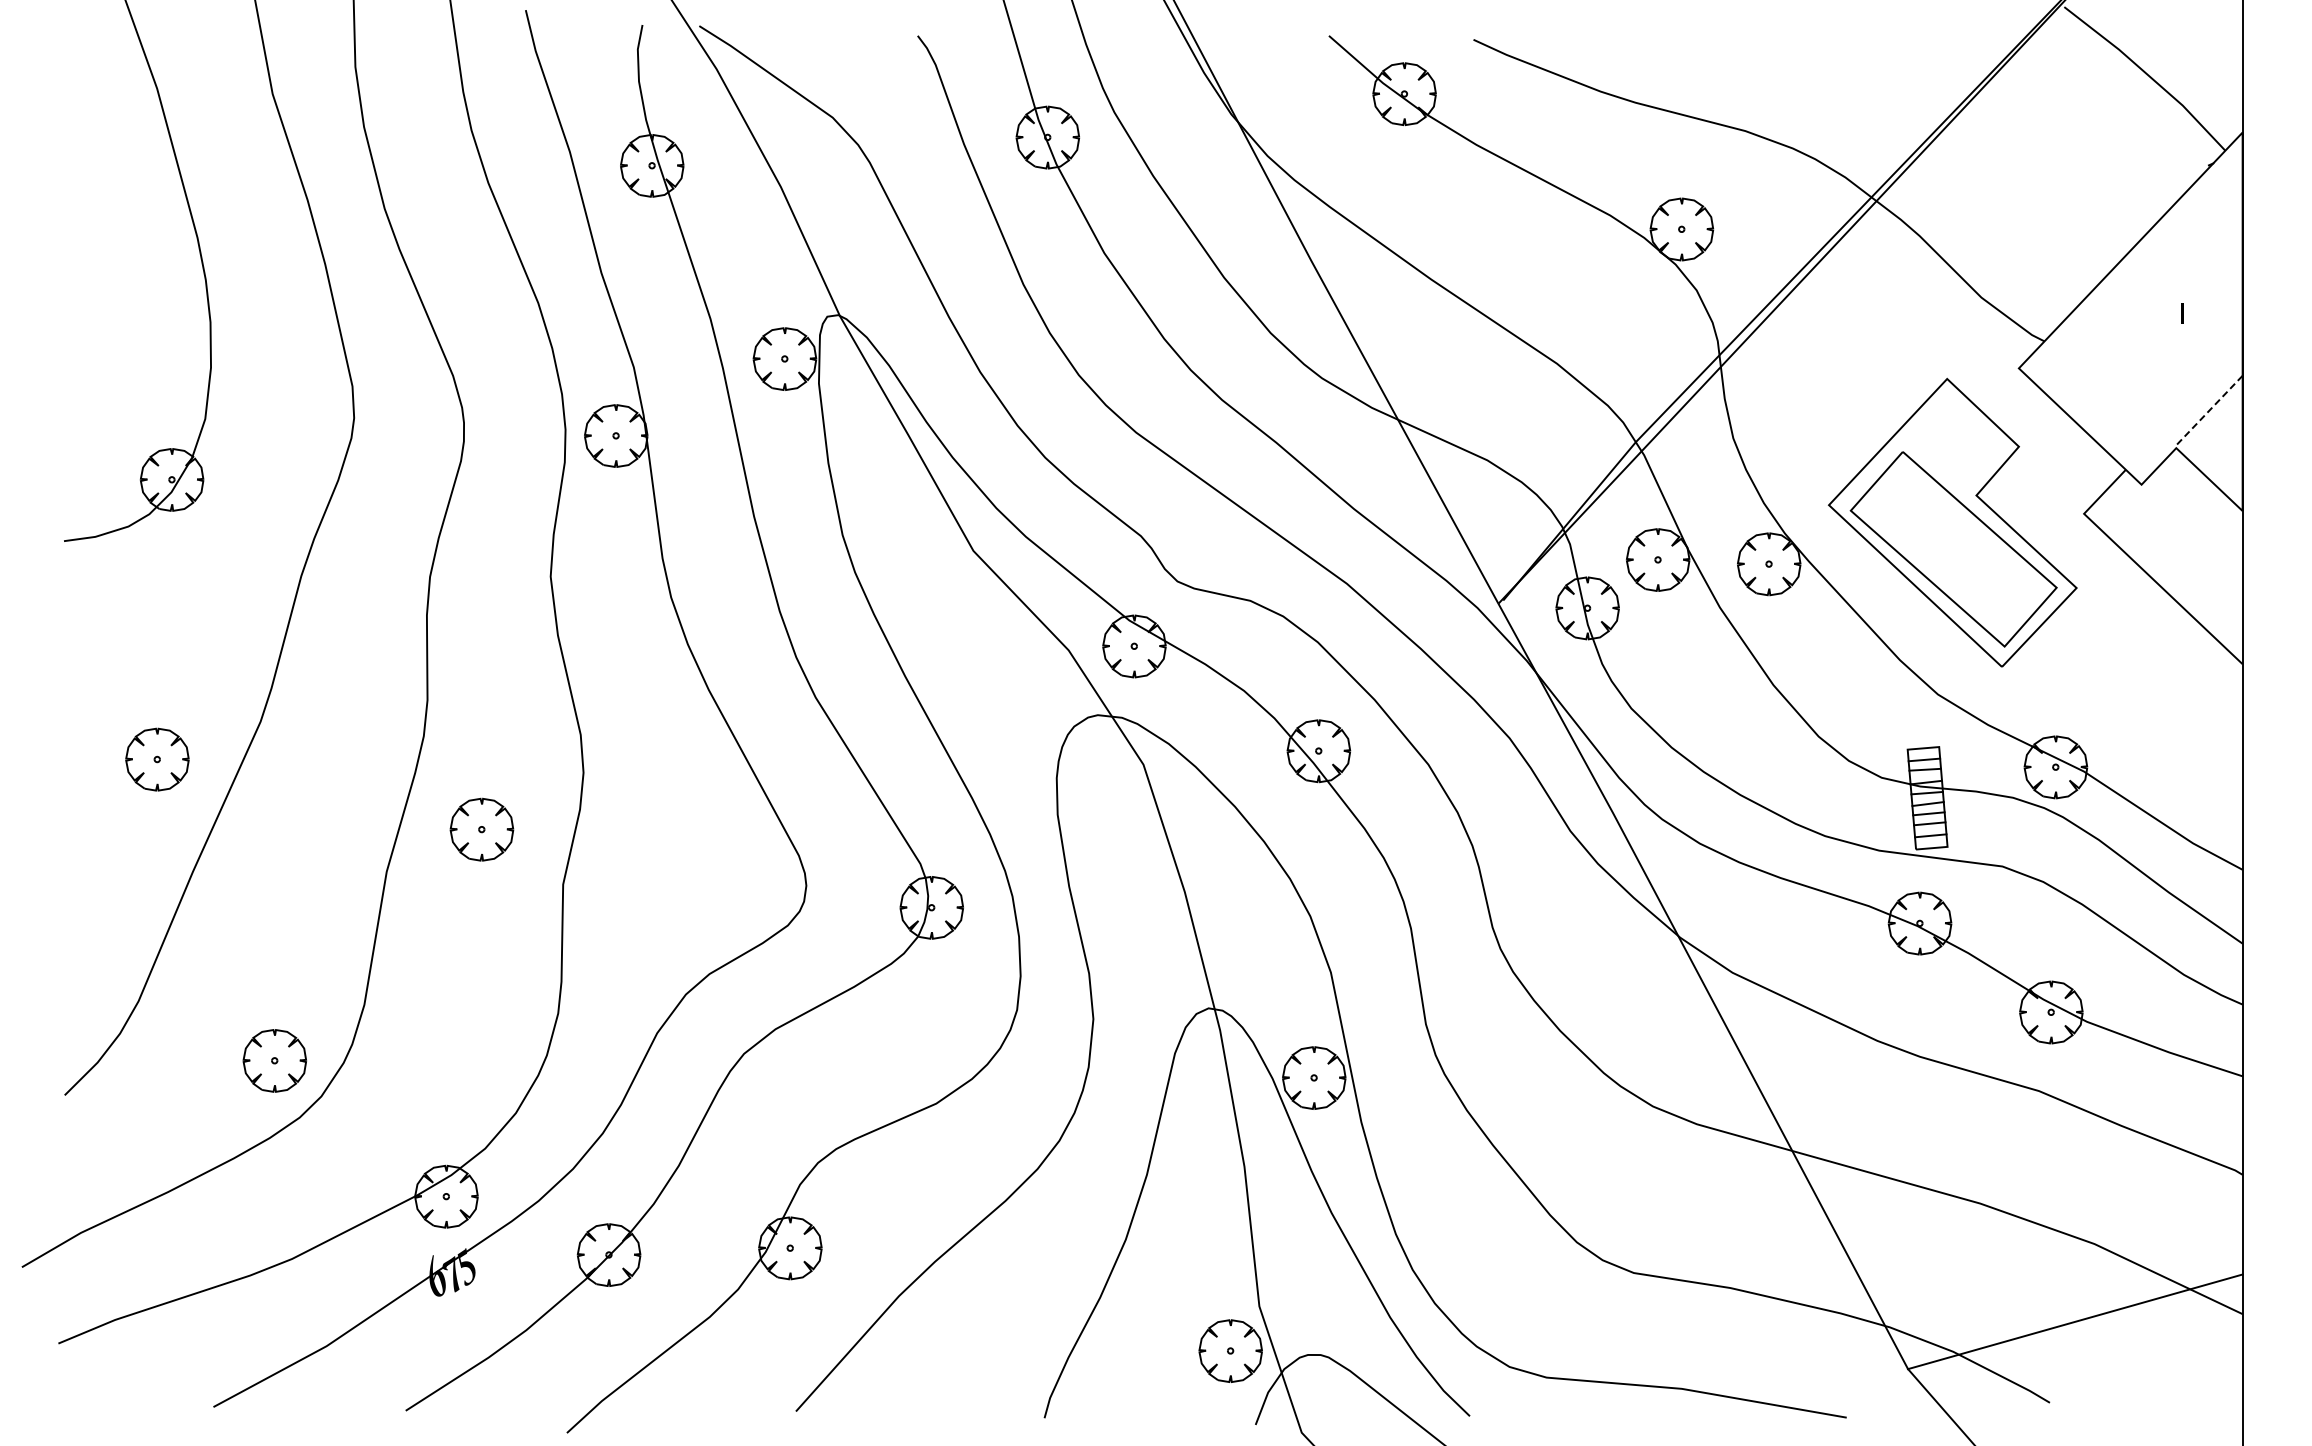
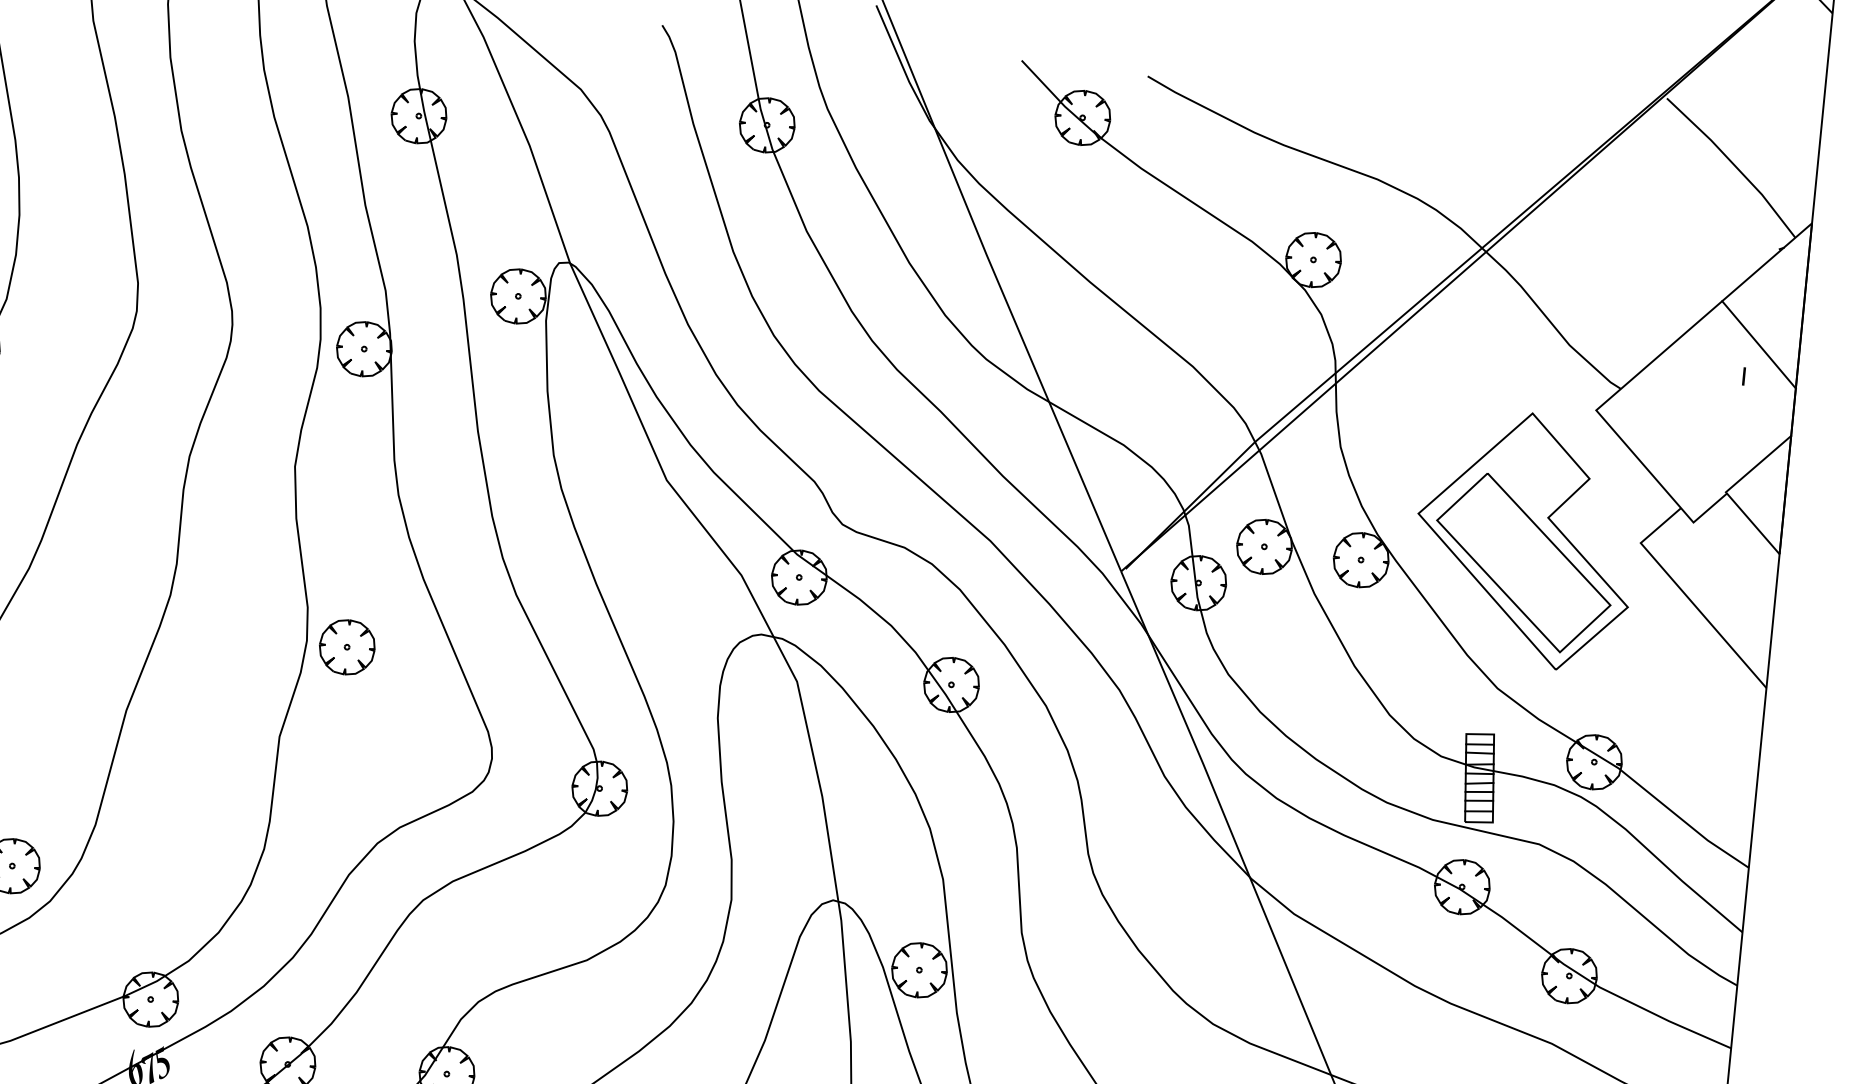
line: (2195, 275) -> (1758, 344), added
line: (2208, 411) -> (1758, 464), dashed -> solid
part: (481, 829) -> (346, 647), moved

